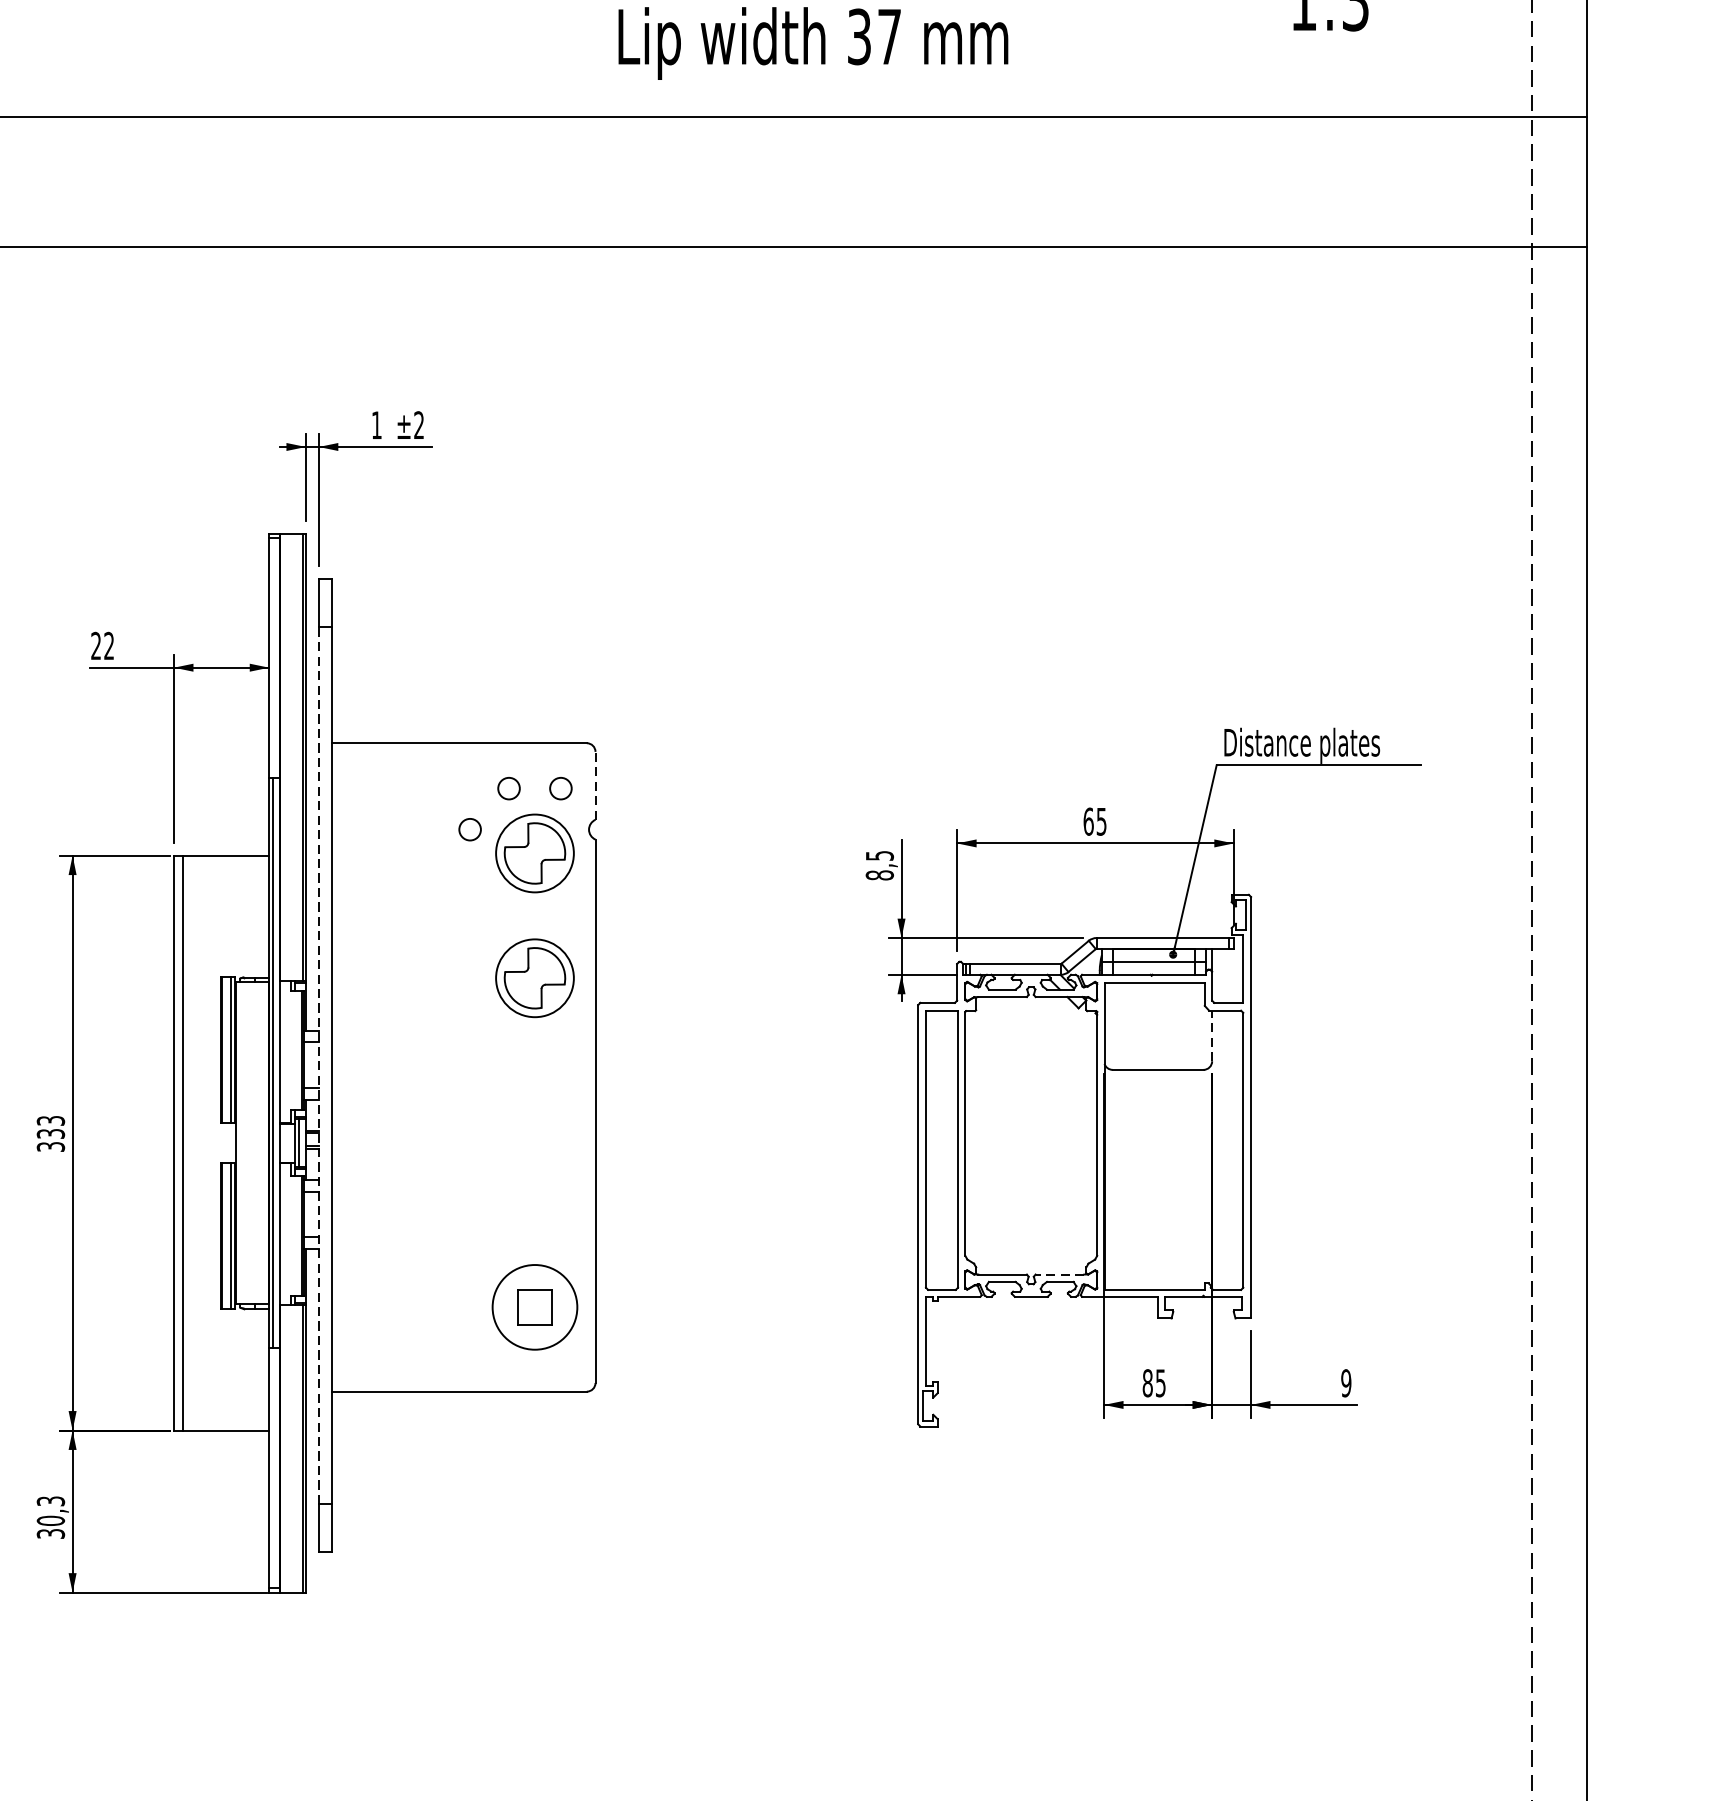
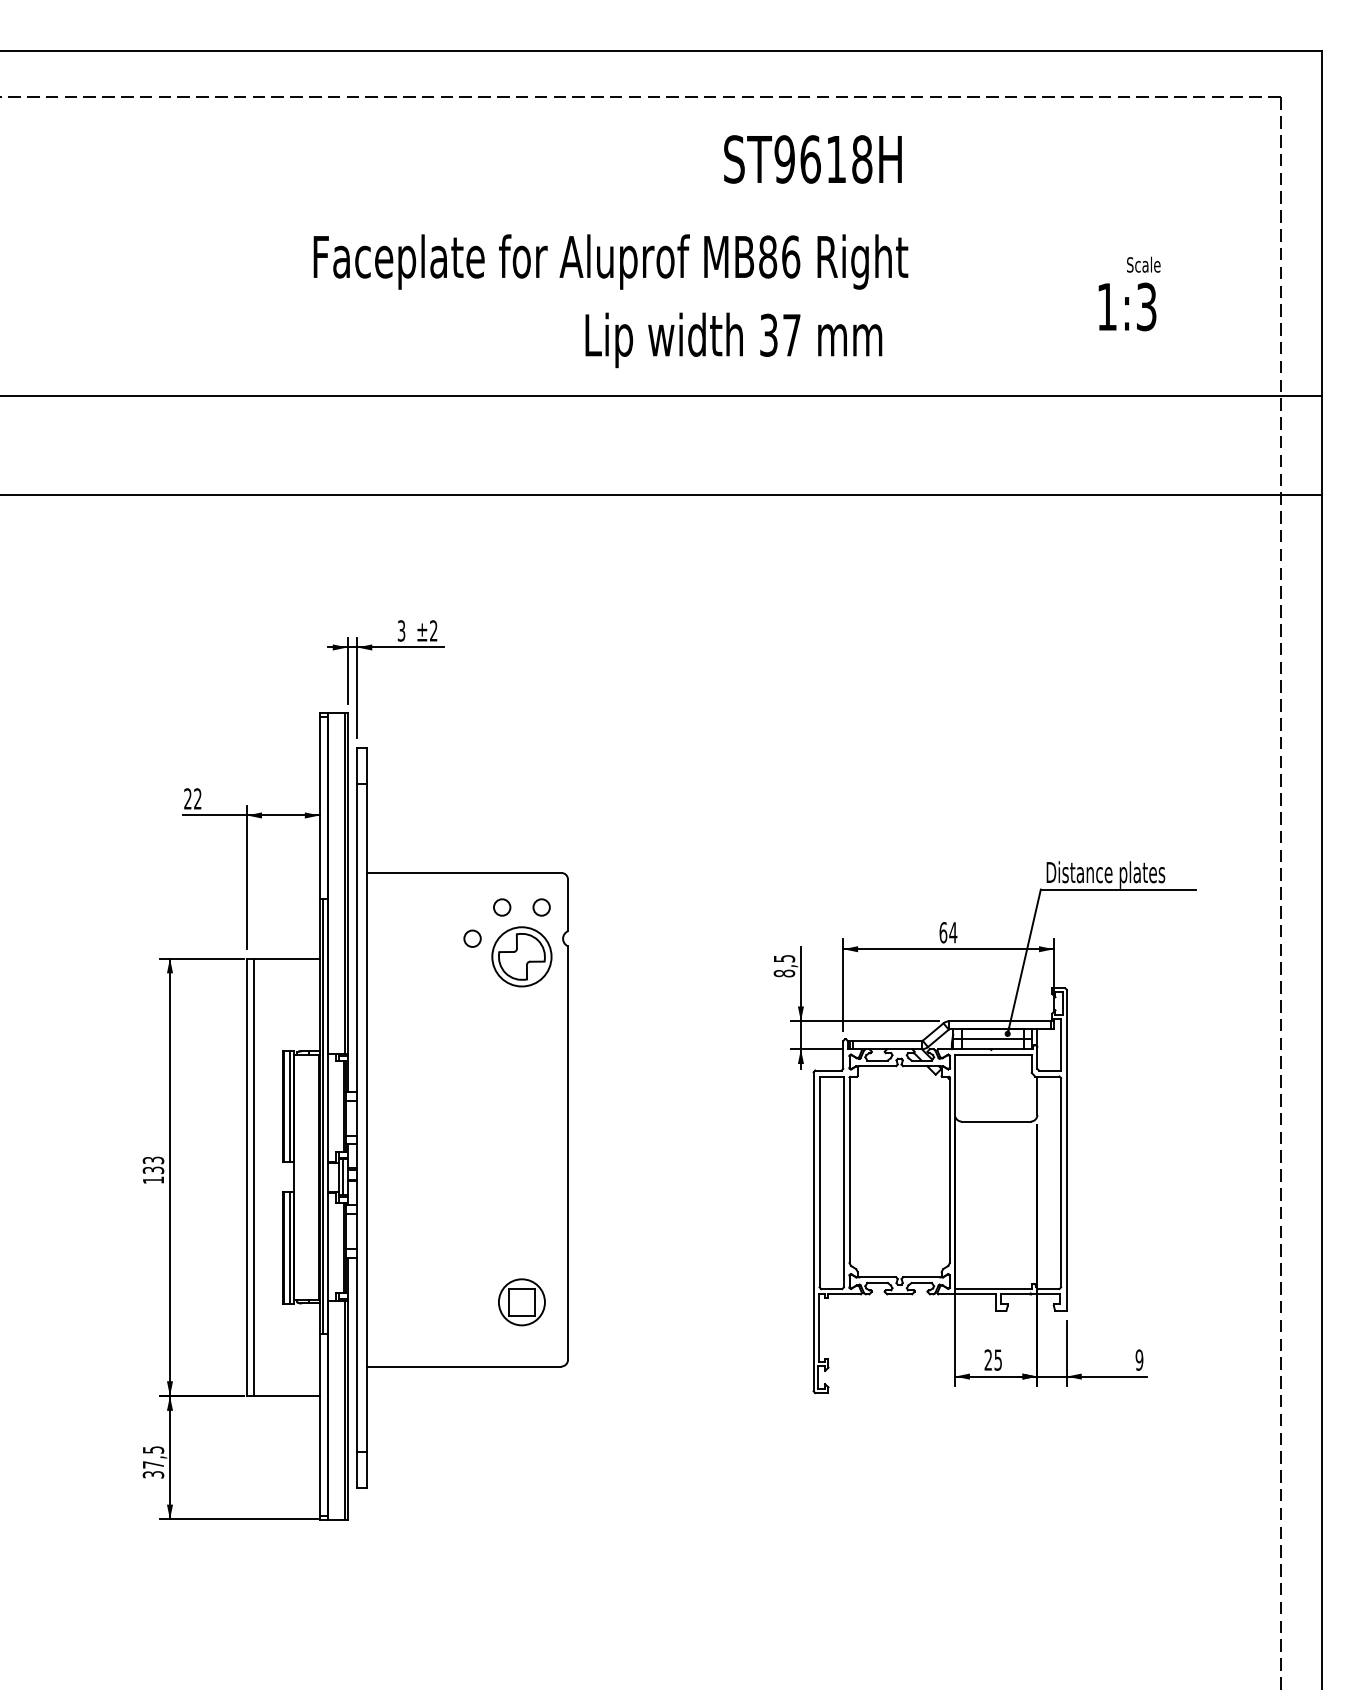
text: (376, 424) -> (401, 630), 1 -> 3
line: (596, 785) -> (568, 905), dashed -> solid
text: (1101, 821) -> (953, 932), 65 -> 64
part: (534, 977) -> (521, 1051), removed
line: (1212, 1035) -> (1037, 1095), dashed -> solid
line: (318, 1065) -> (357, 1118), dashed -> solid
text: (50, 1145) -> (153, 1179), 333 -> 133
line: (1059, 1274) -> (921, 1277), dashed -> solid
circle: (534, 1307) -> (521, 1302), size x0.71
text: (1147, 1382) -> (988, 1359), 85 -> 25
text: (50, 1511) -> (153, 1457), 30,3 -> 37,5

